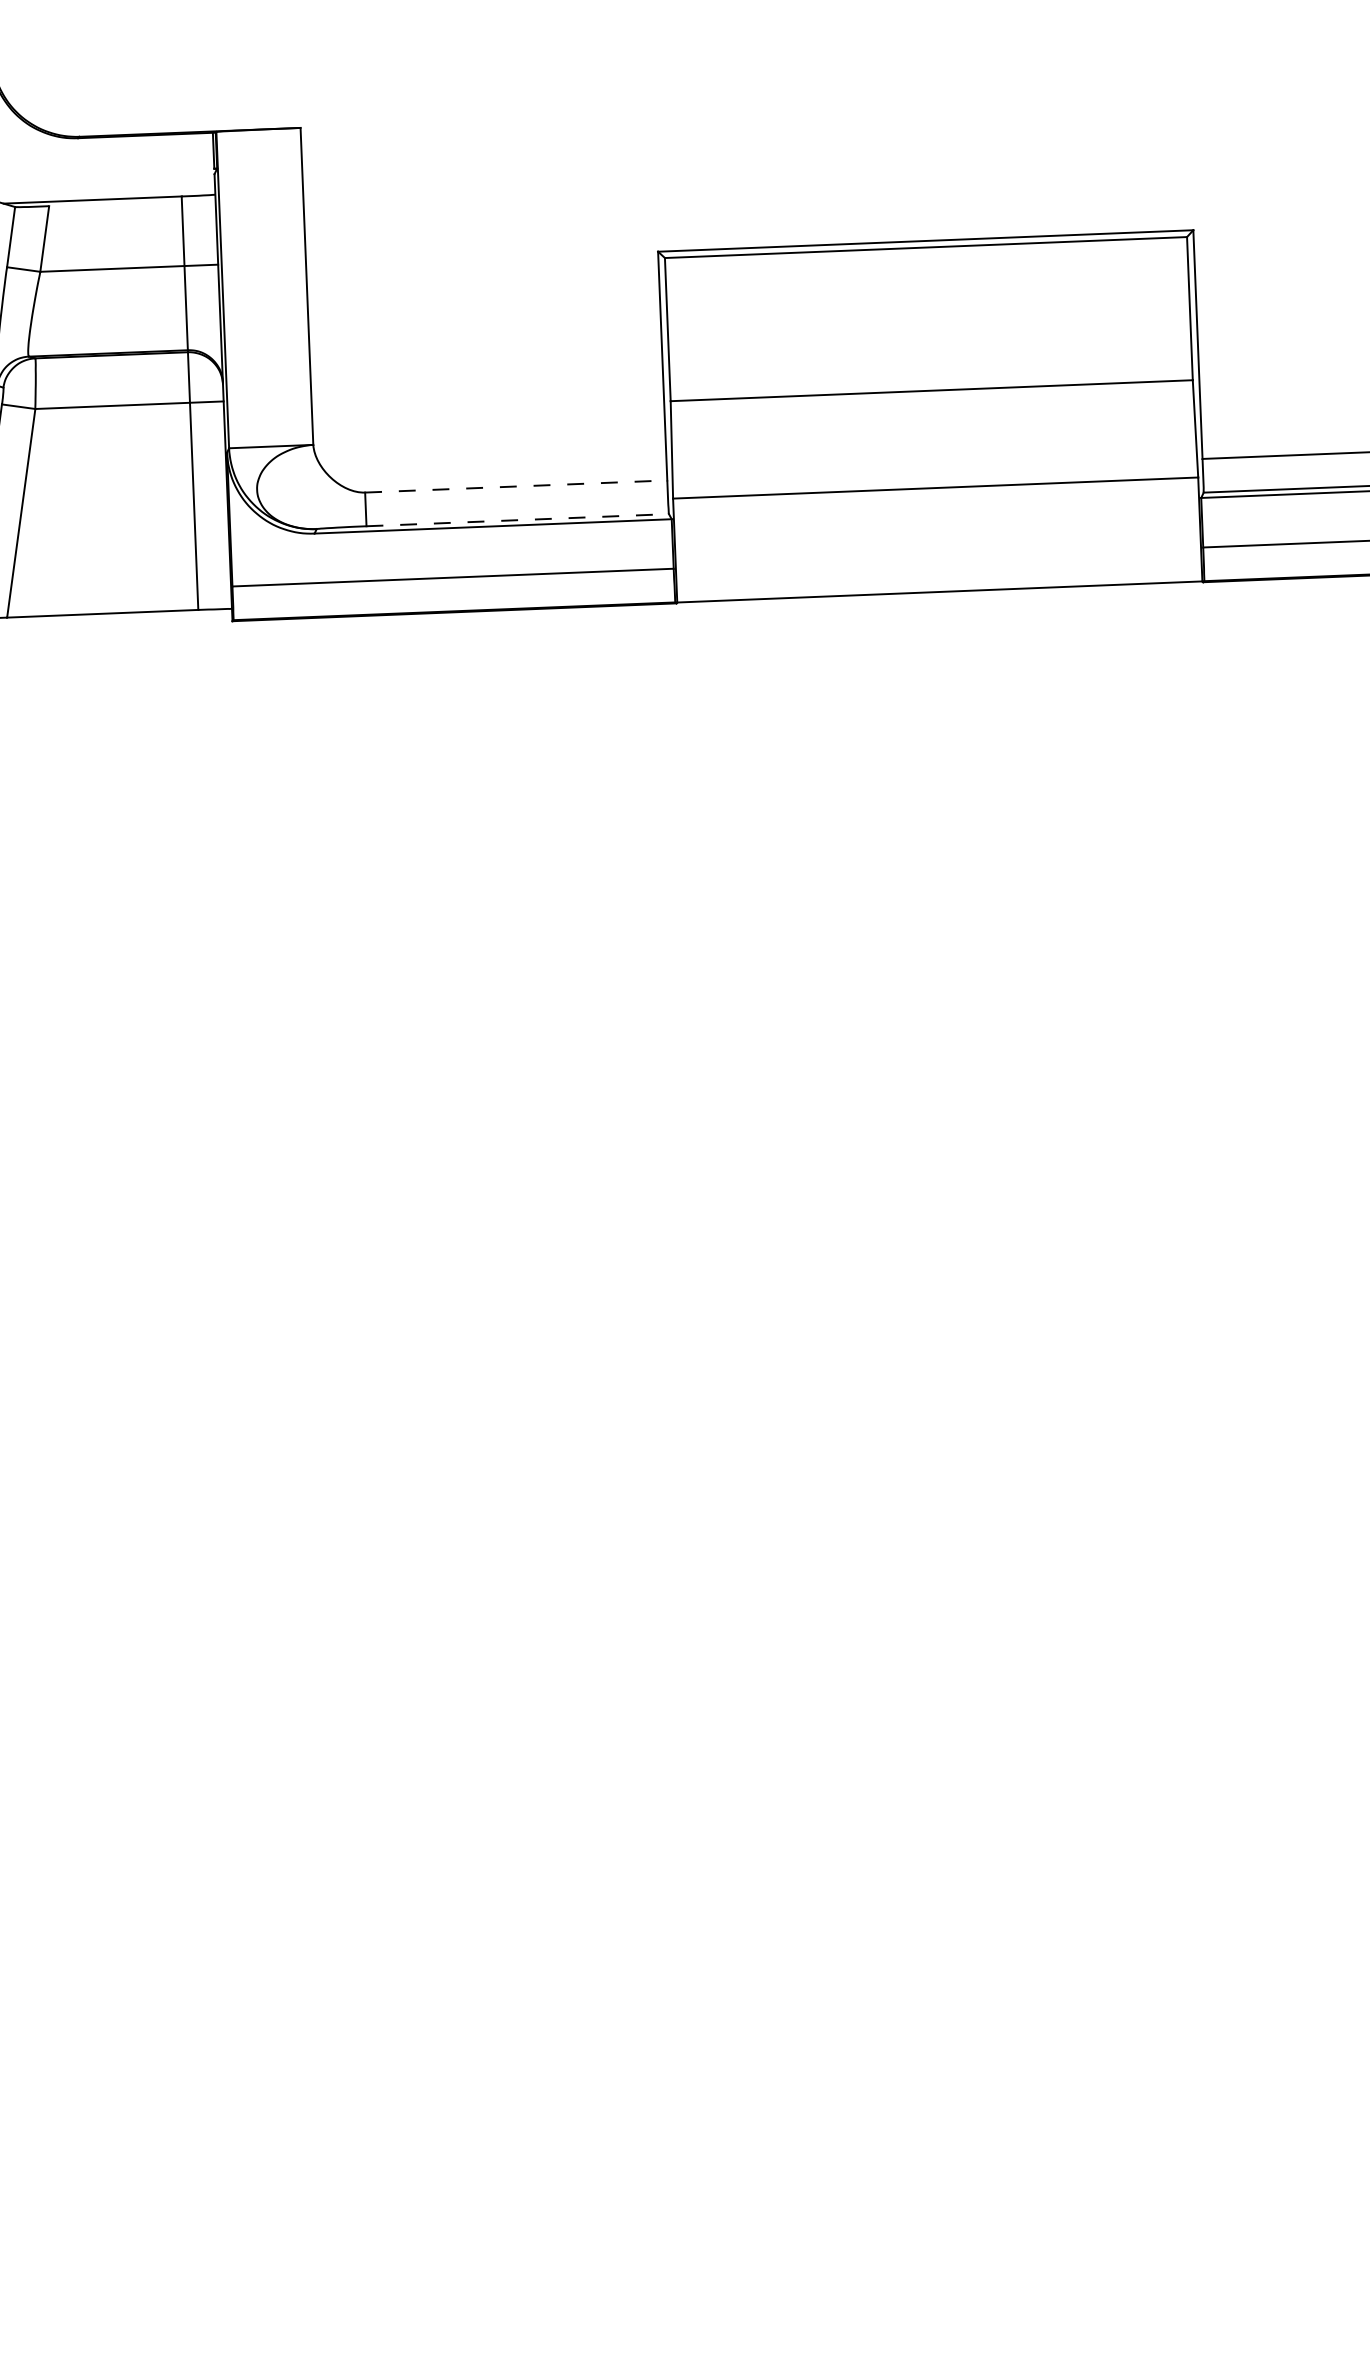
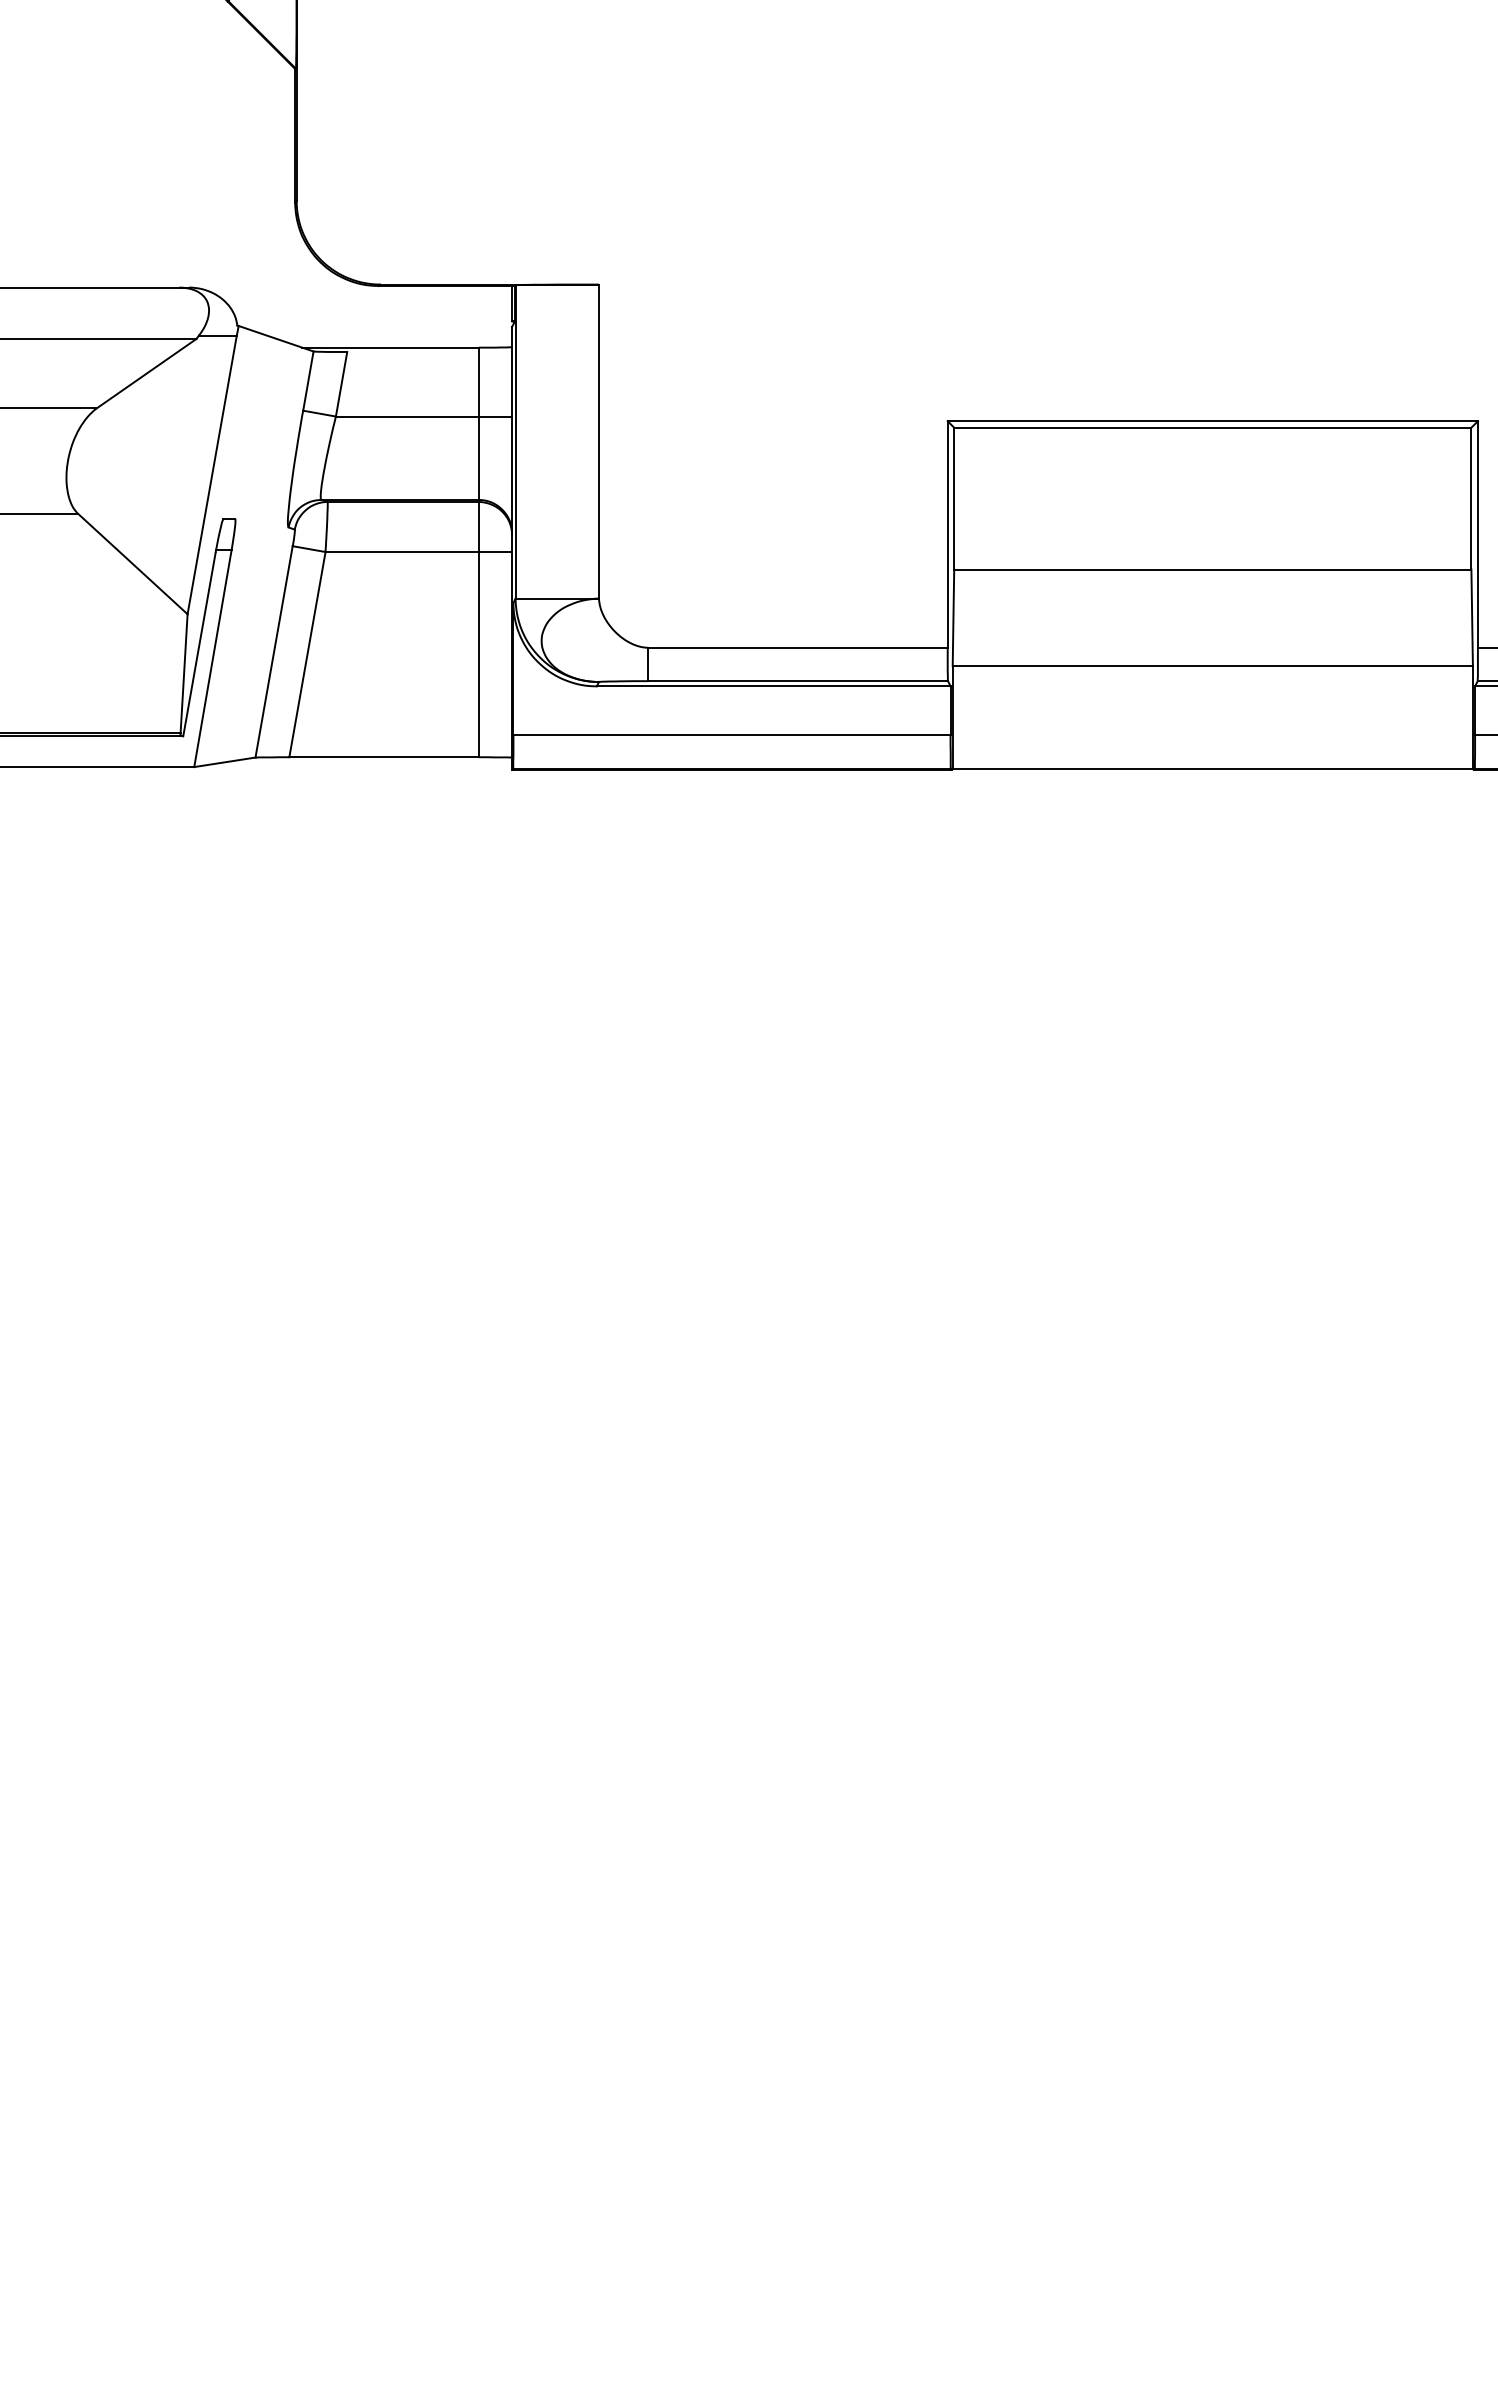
line: (516, 486) -> (798, 647), dashed -> solid
line: (518, 520) -> (798, 681), dashed -> solid

